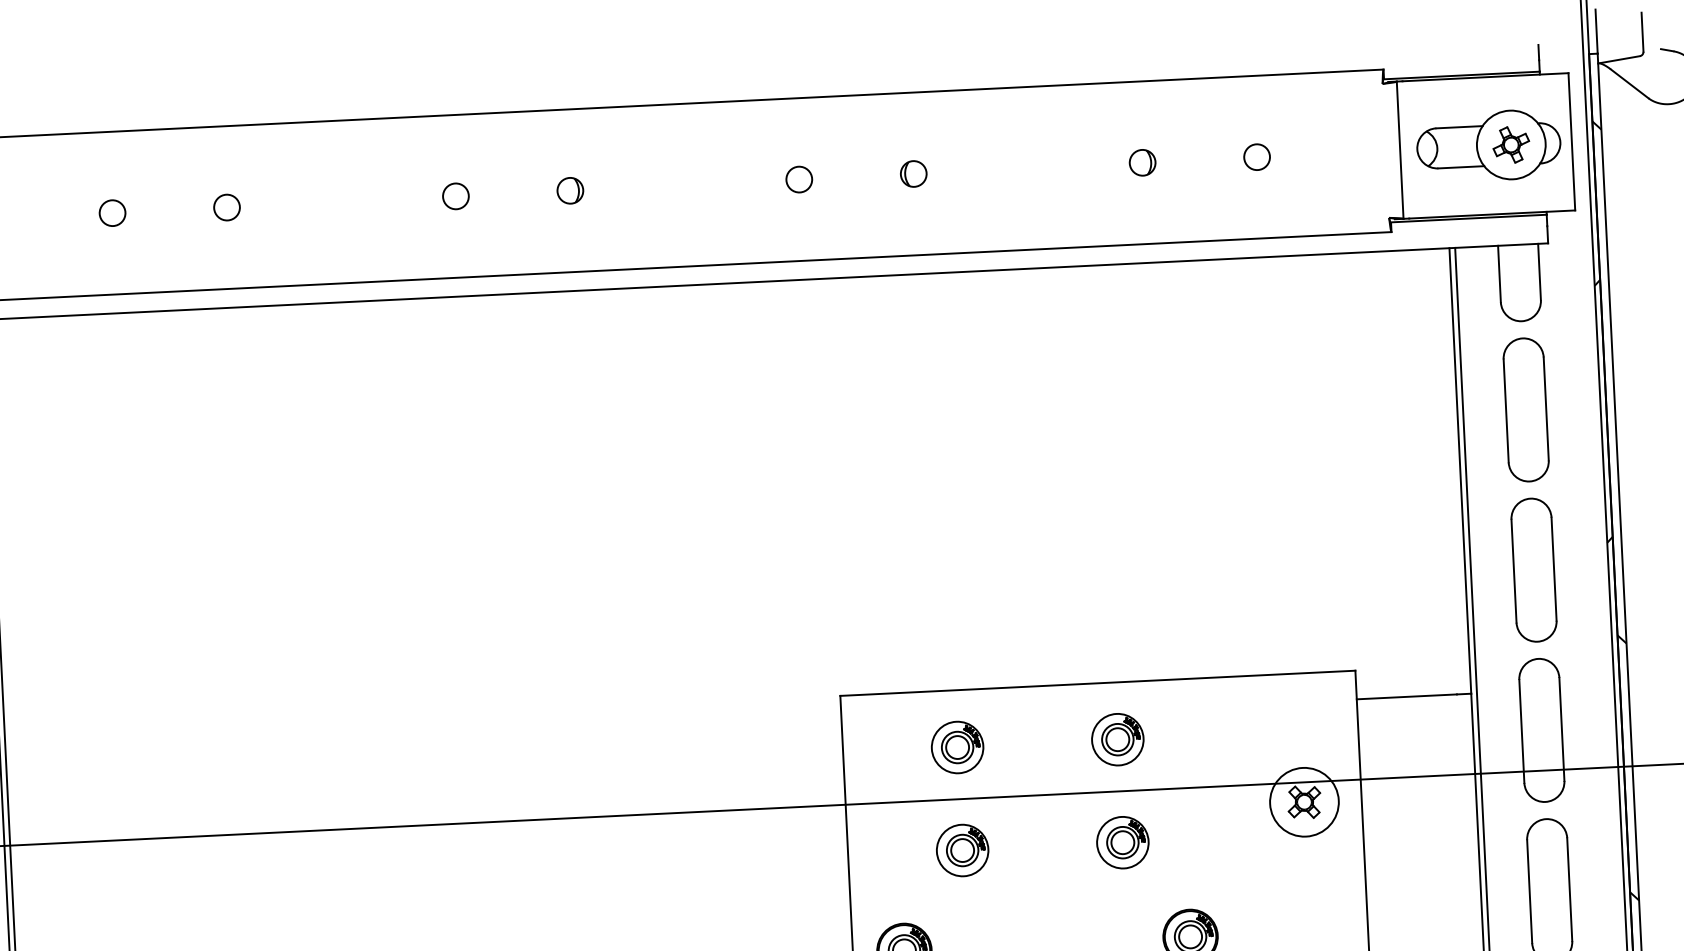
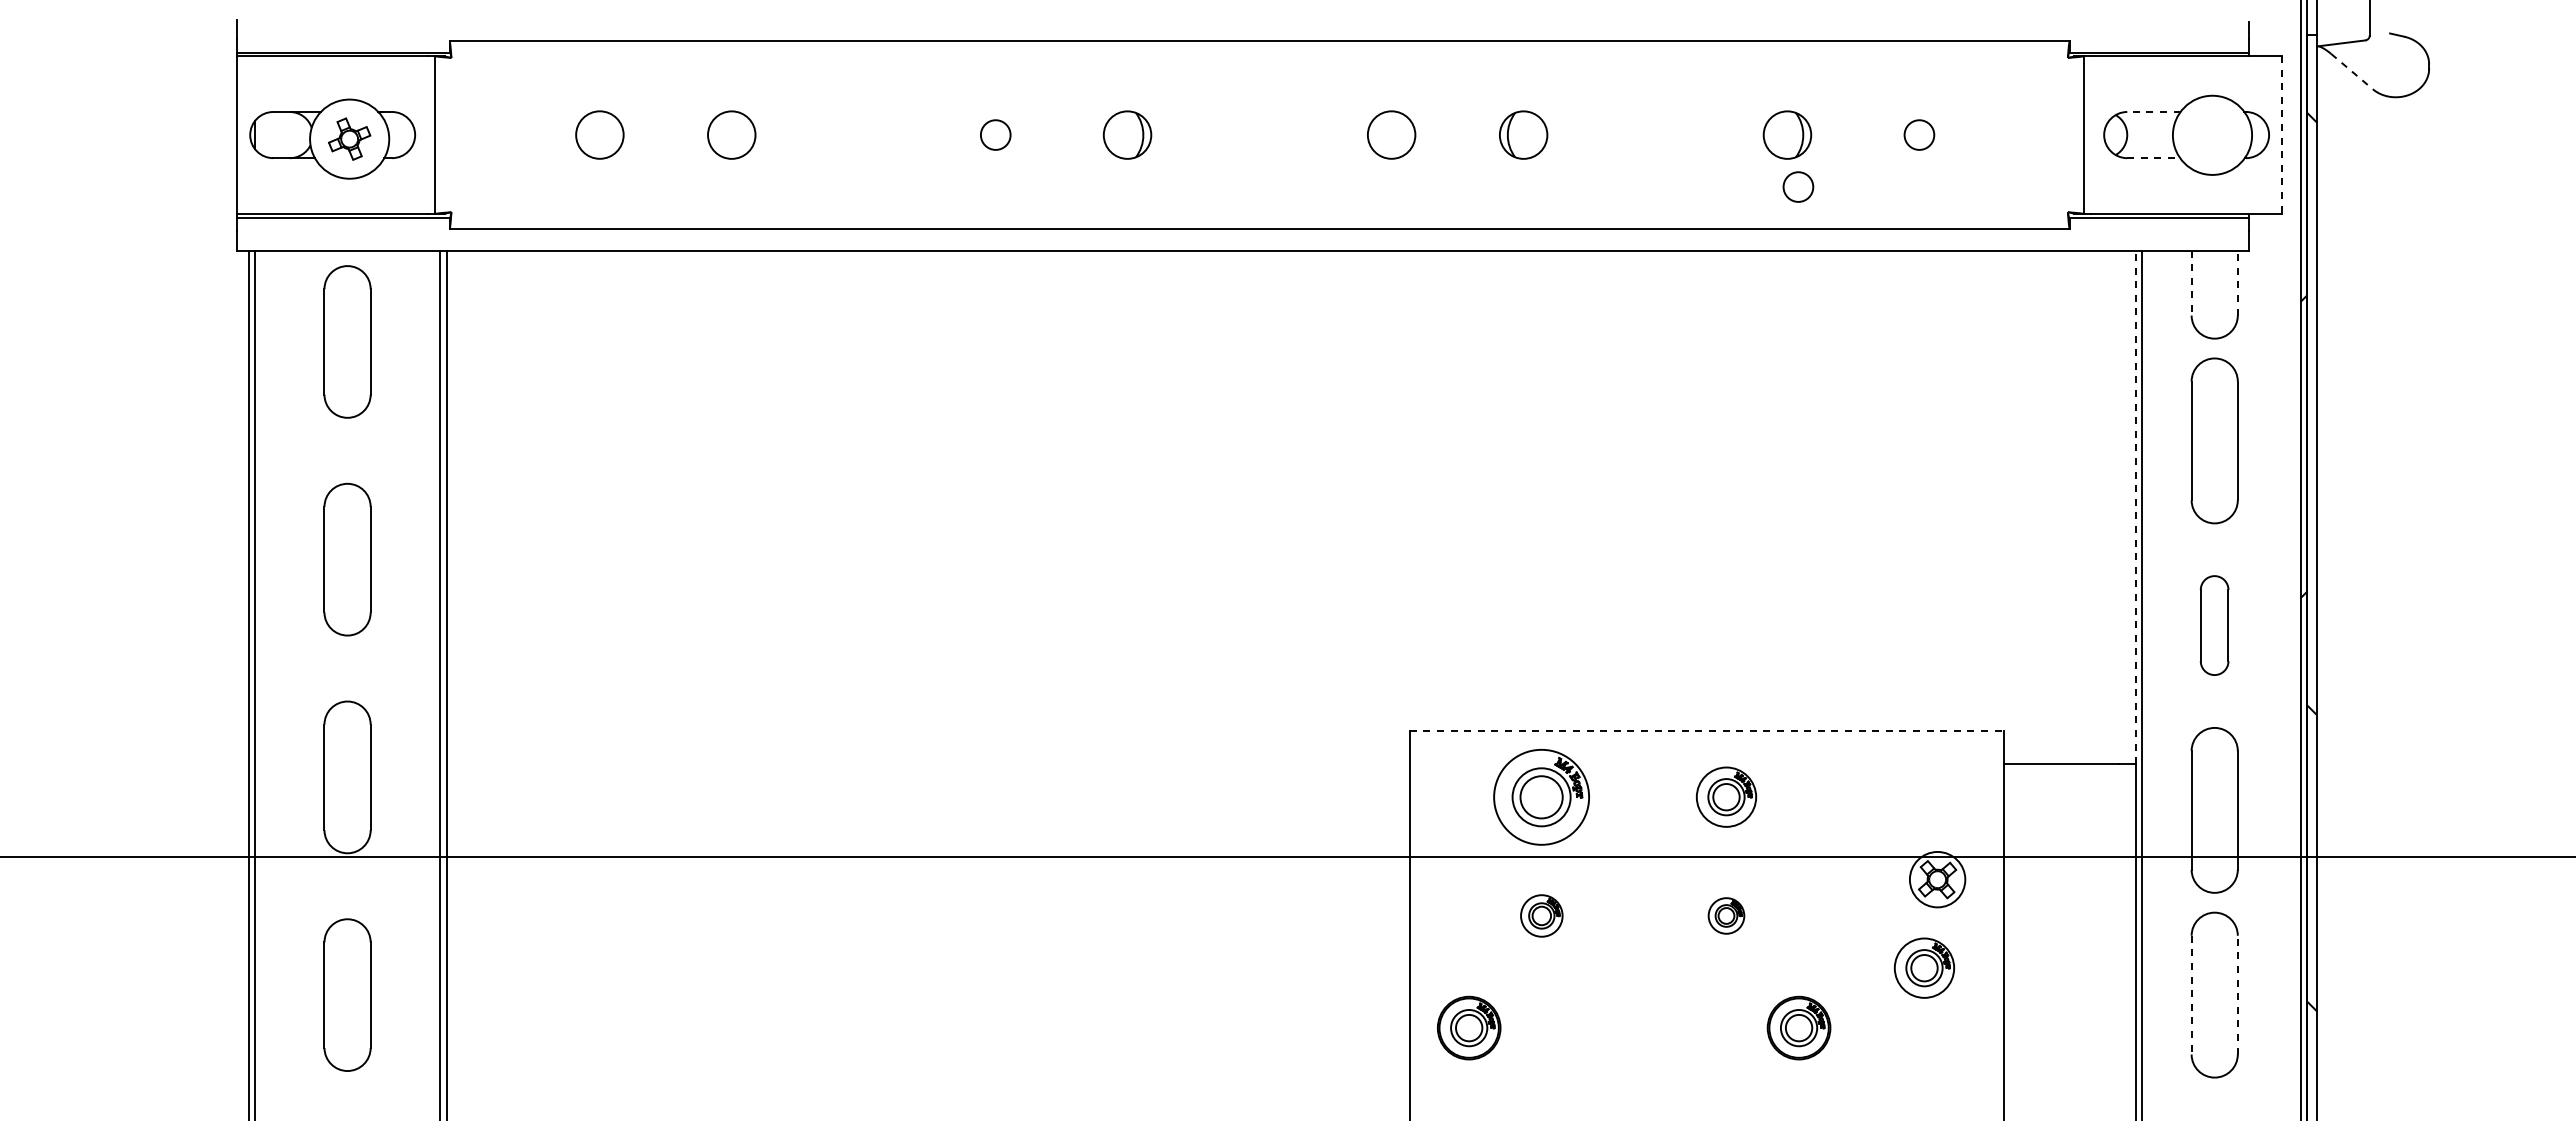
line: (1630, 83) -> (2352, 71), solid -> dashed
line: (1459, 127) -> (2153, 112), solid -> dashed
line: (1572, 142) -> (2282, 135), solid -> dashed
part: (1511, 144) -> (2212, 134), removed
part: (1142, 162) -> (1787, 134), size x1.6
line: (1461, 167) -> (2154, 158), solid -> dashed
part: (913, 173) -> (1523, 134), size x1.6
circle: (799, 179) -> (1391, 134), size x1.6
part: (570, 190) -> (1127, 134), size x1.6
circle: (1154, 206) -> (1798, 186), added
circle: (226, 207) -> (731, 134), size x1.6
circle: (112, 212) -> (599, 134), size x1.6
line: (1539, 272) -> (2237, 283), solid -> dashed
line: (1499, 274) -> (2191, 283), solid -> dashed
line: (1460, 471) -> (2135, 507), solid -> dashed
part: (1533, 570) -> (2214, 625), size x0.6
line: (1097, 683) -> (1706, 731), solid -> dashed
part: (957, 746) -> (1541, 796), size x1.6
circle: (1304, 802) -> (1937, 879), size x0.7
part: (1122, 842) -> (1726, 915), size x0.6
part: (962, 850) -> (1541, 915), size x0.7
part: (1296, 879) -> (1924, 967), added
line: (1569, 889) -> (2237, 994), solid -> dashed
line: (1529, 891) -> (2191, 995), solid -> dashed

